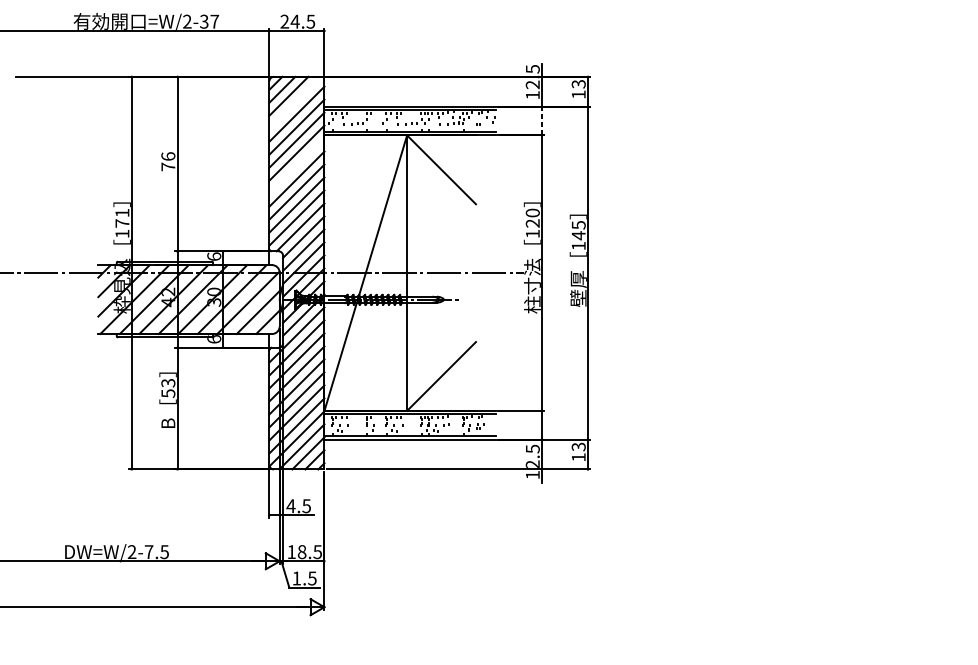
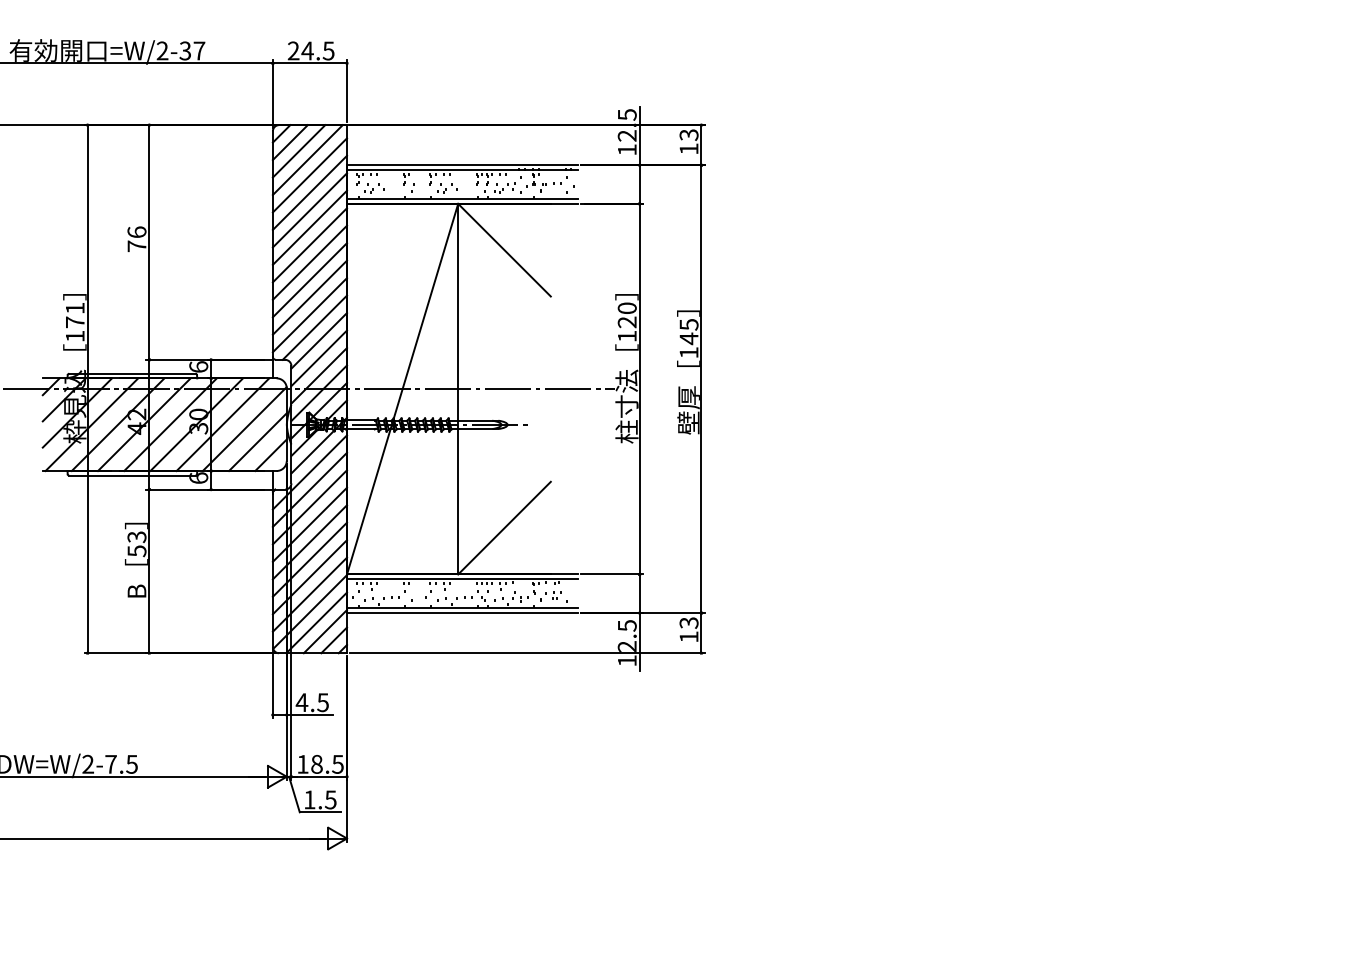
line: (295, 103) -> (307, 160), added
line: (541, 120) -> (639, 184), dashed -> solid
line: (296, 166) -> (309, 245), added

